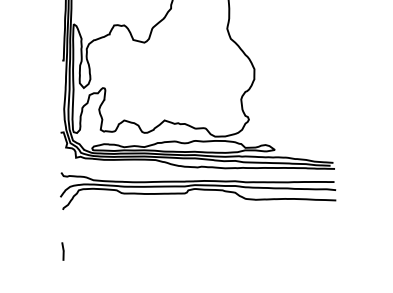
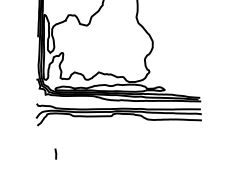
curve: (62, 250) -> (55, 153), moved

